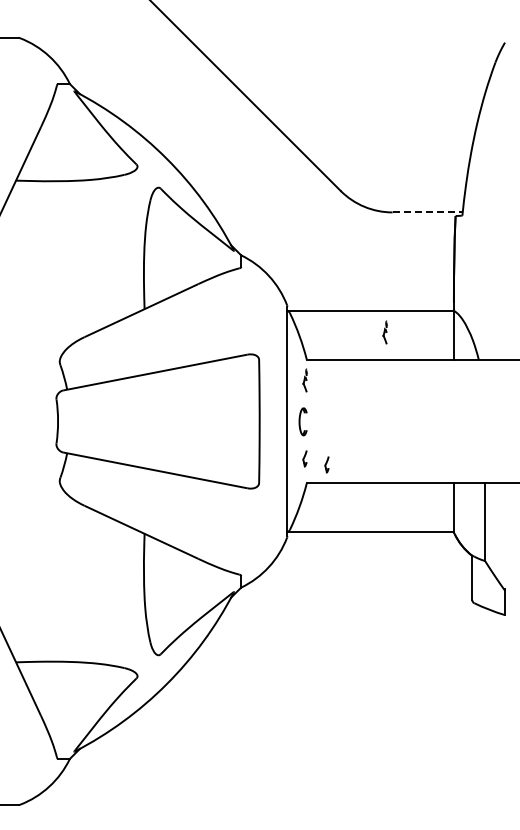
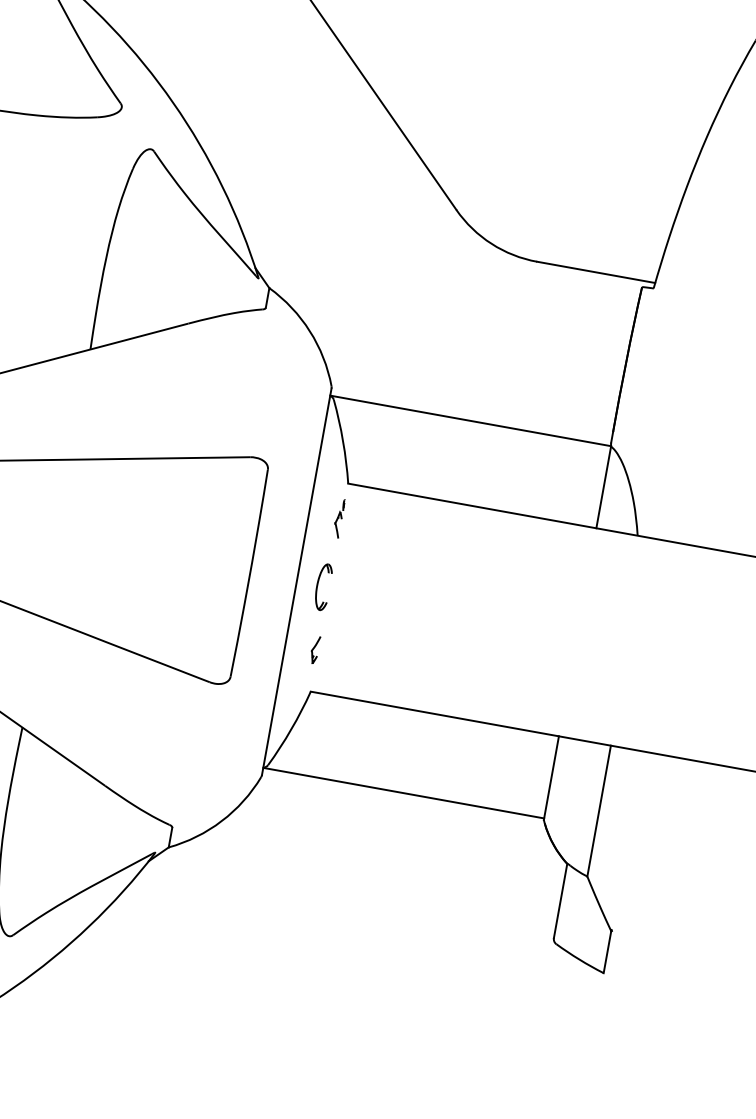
line: (428, 212) -> (597, 272), dashed -> solid
part: (384, 332) -> (487, 461), removed
part: (326, 464) -> (349, 665), removed

